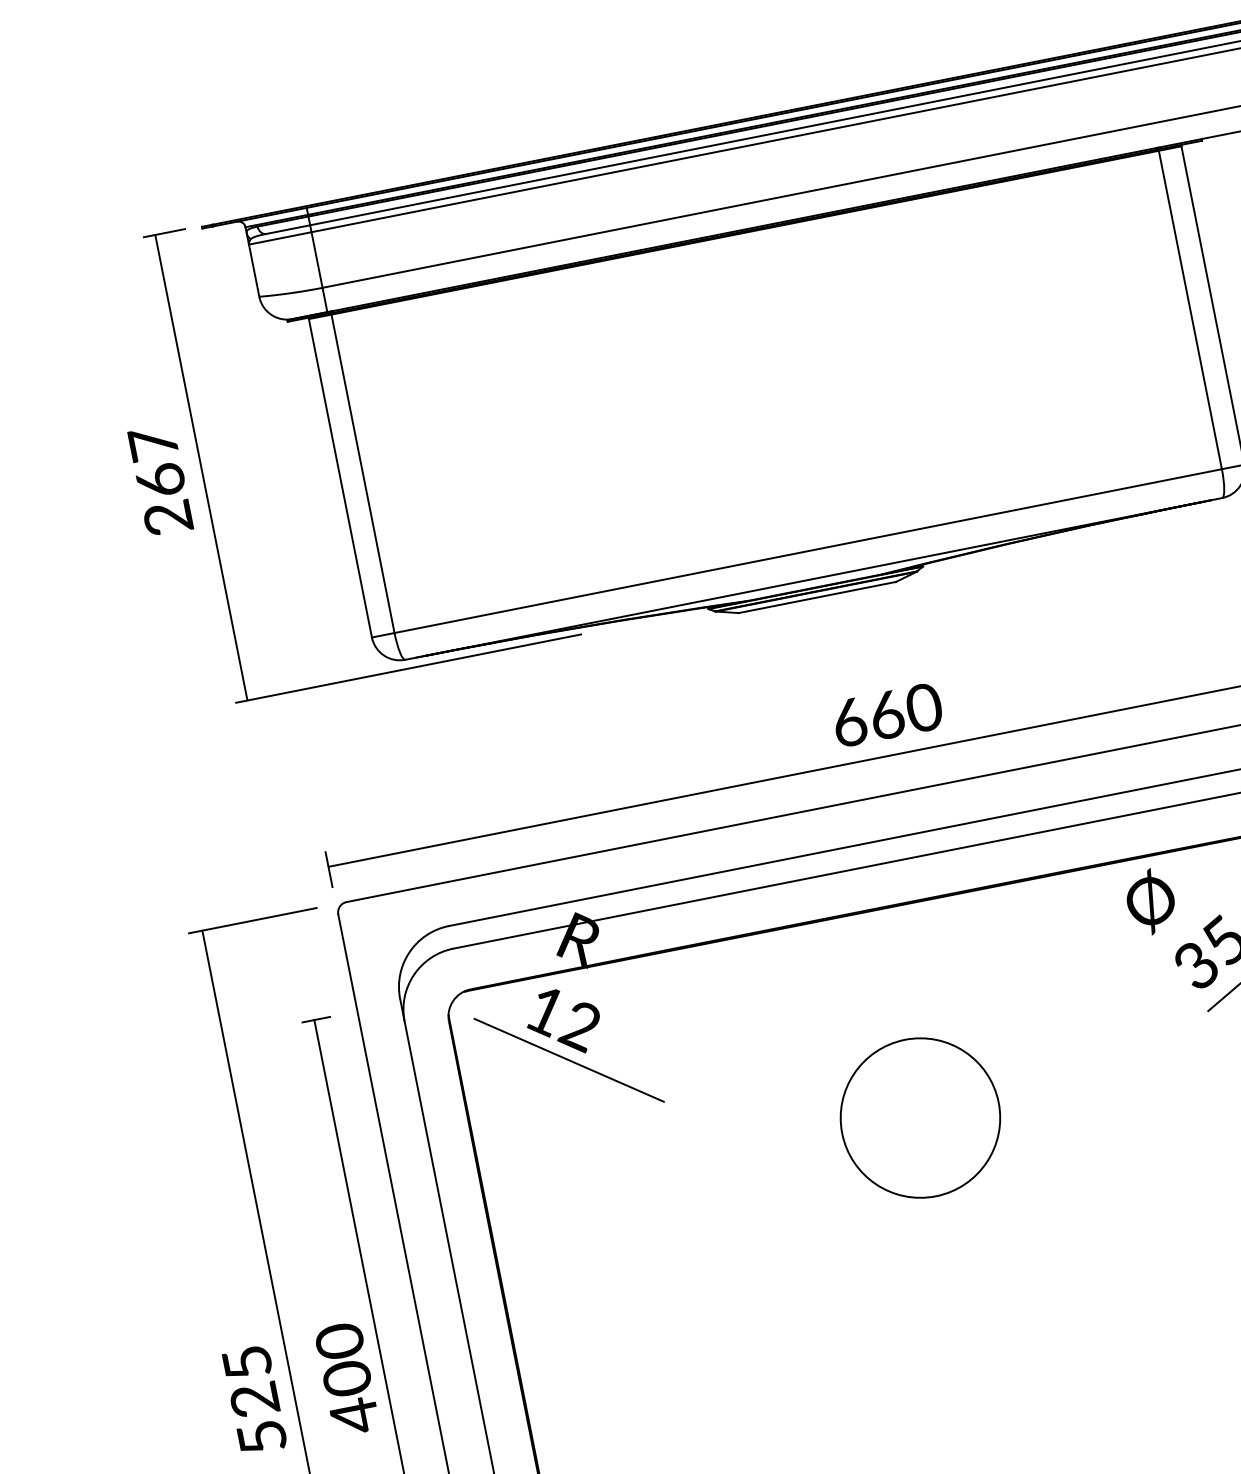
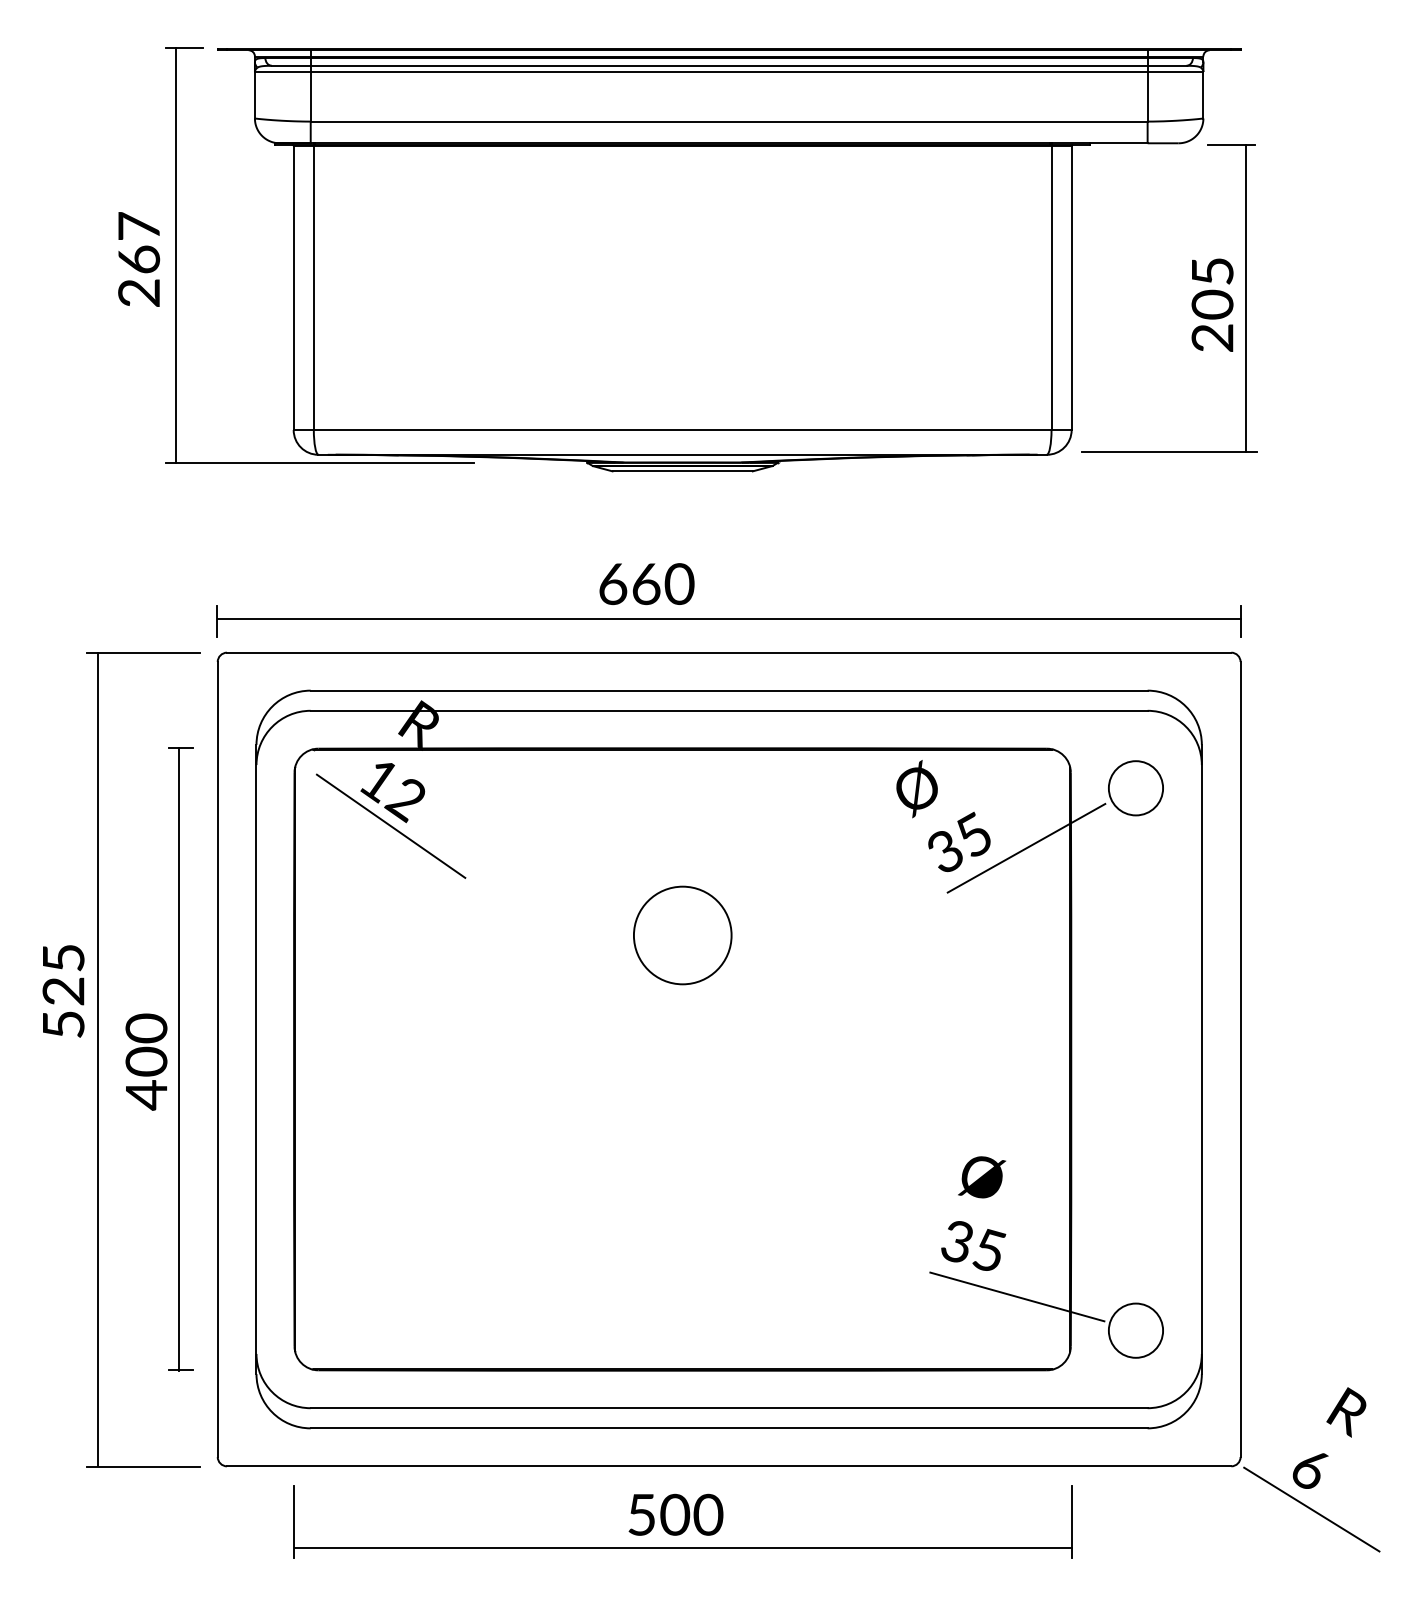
text: (887, 715) -> (646, 584), moved
circle: (920, 1118) -> (682, 935), size x0.7
text: (254, 1400) -> (63, 991), moved

